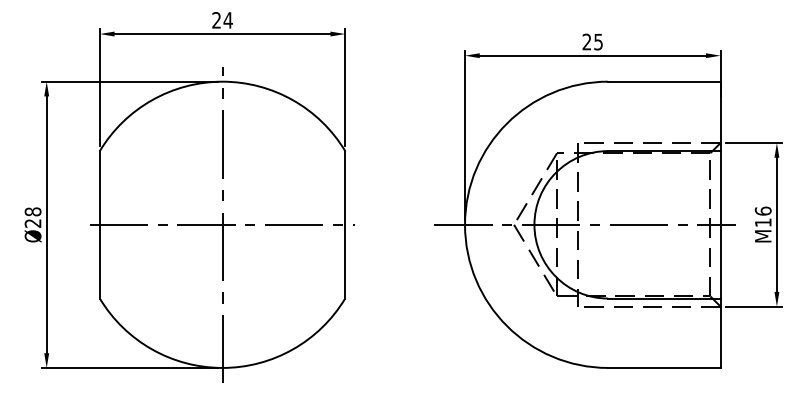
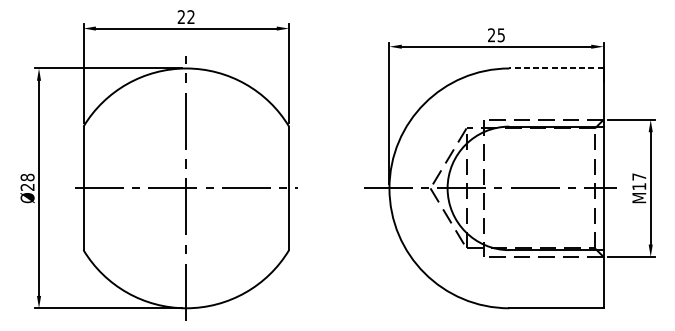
text: (227, 20) -> (190, 17), 24 -> 22
line: (663, 81) -> (555, 68), solid -> dashed
text: (762, 210) -> (638, 176), M16 -> M17

